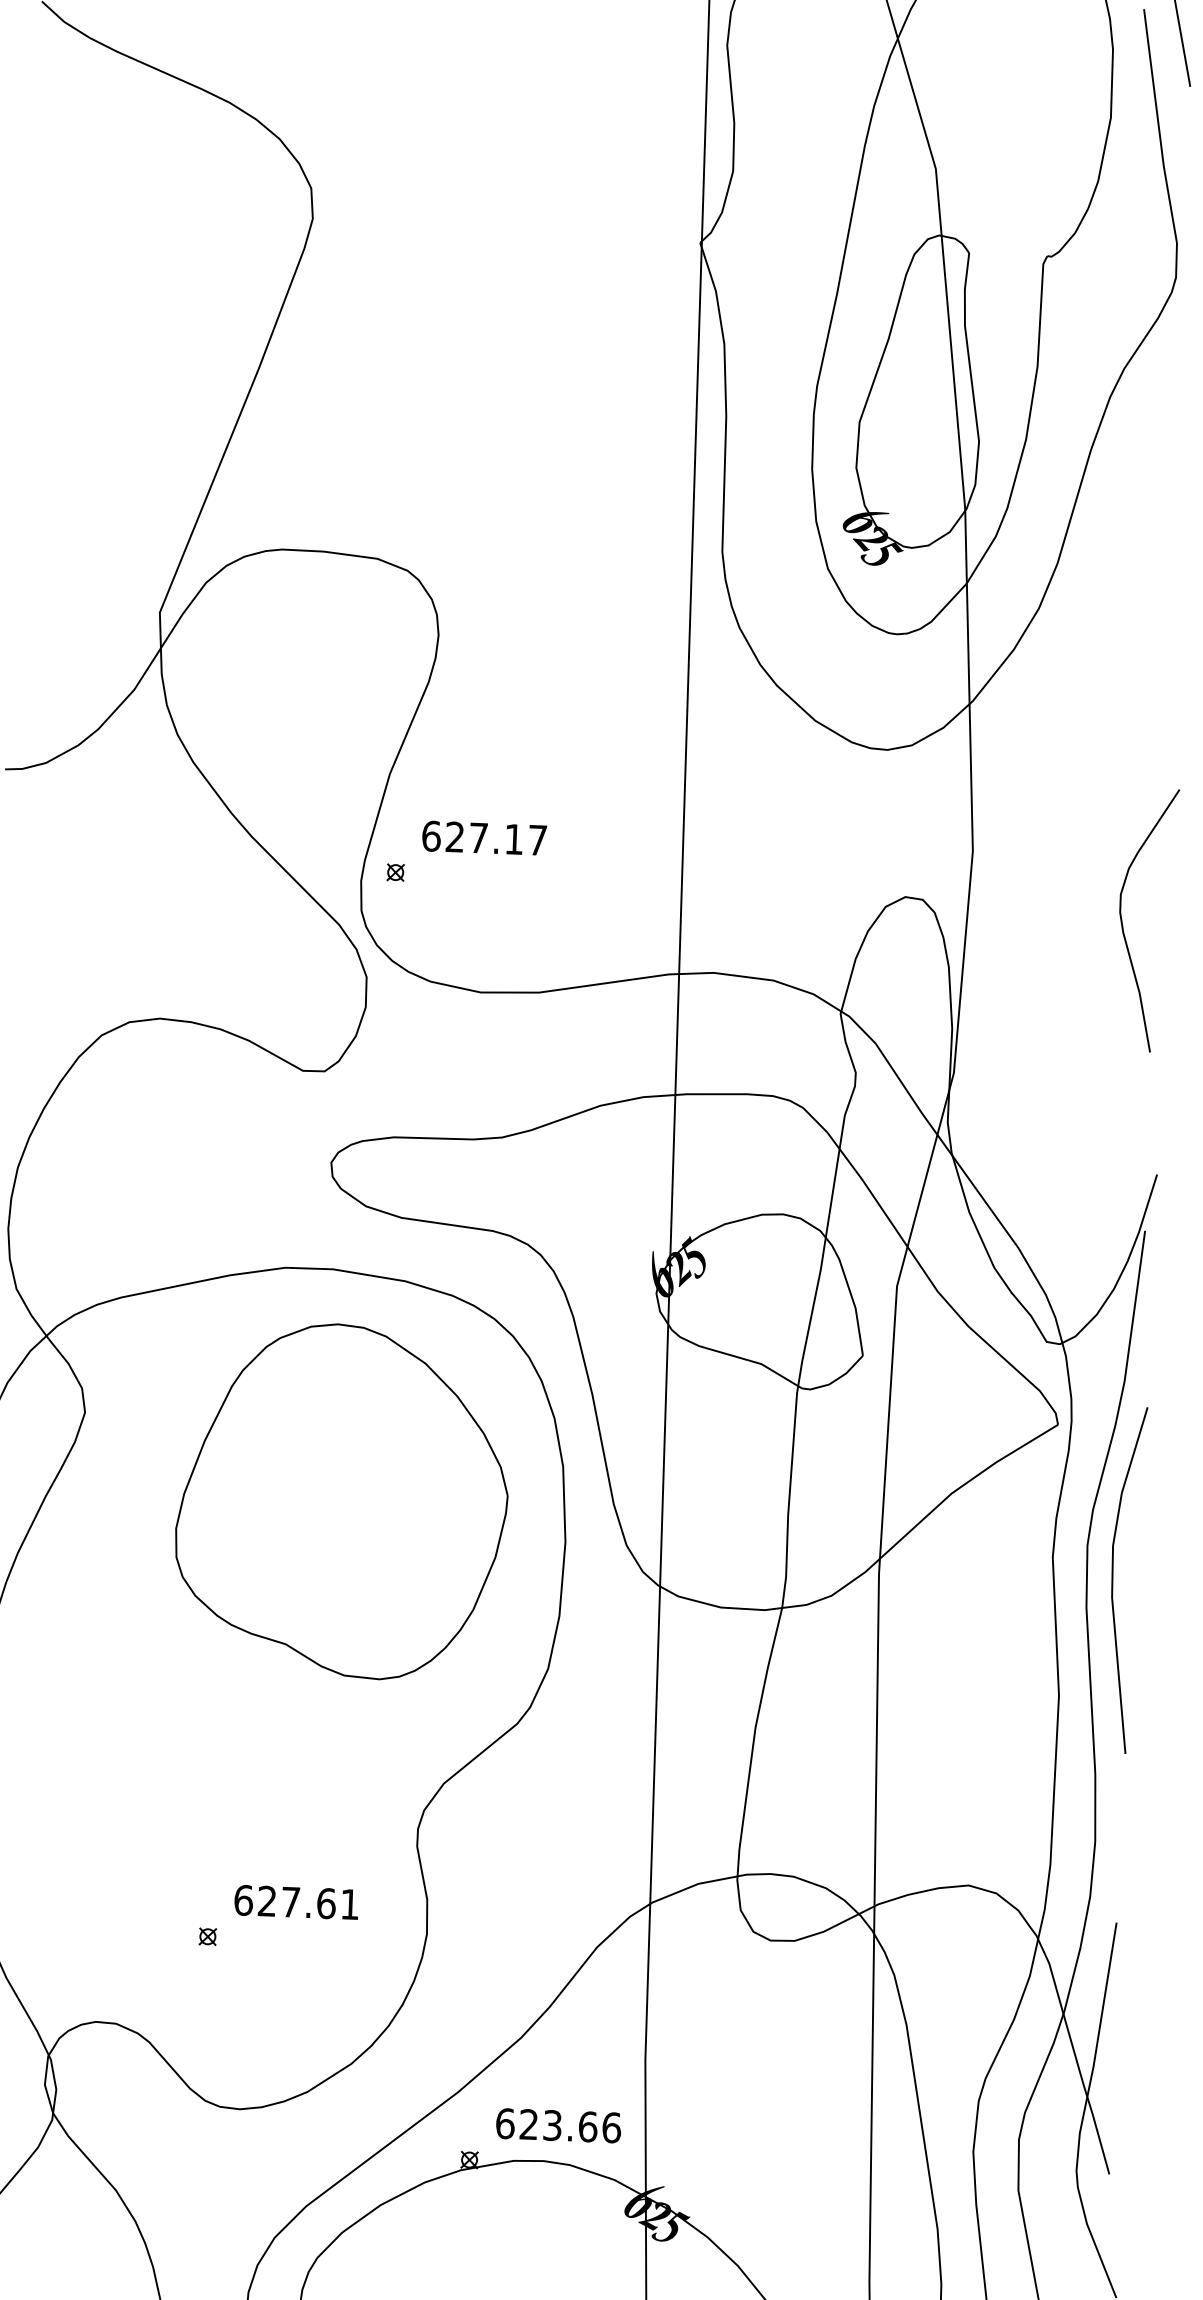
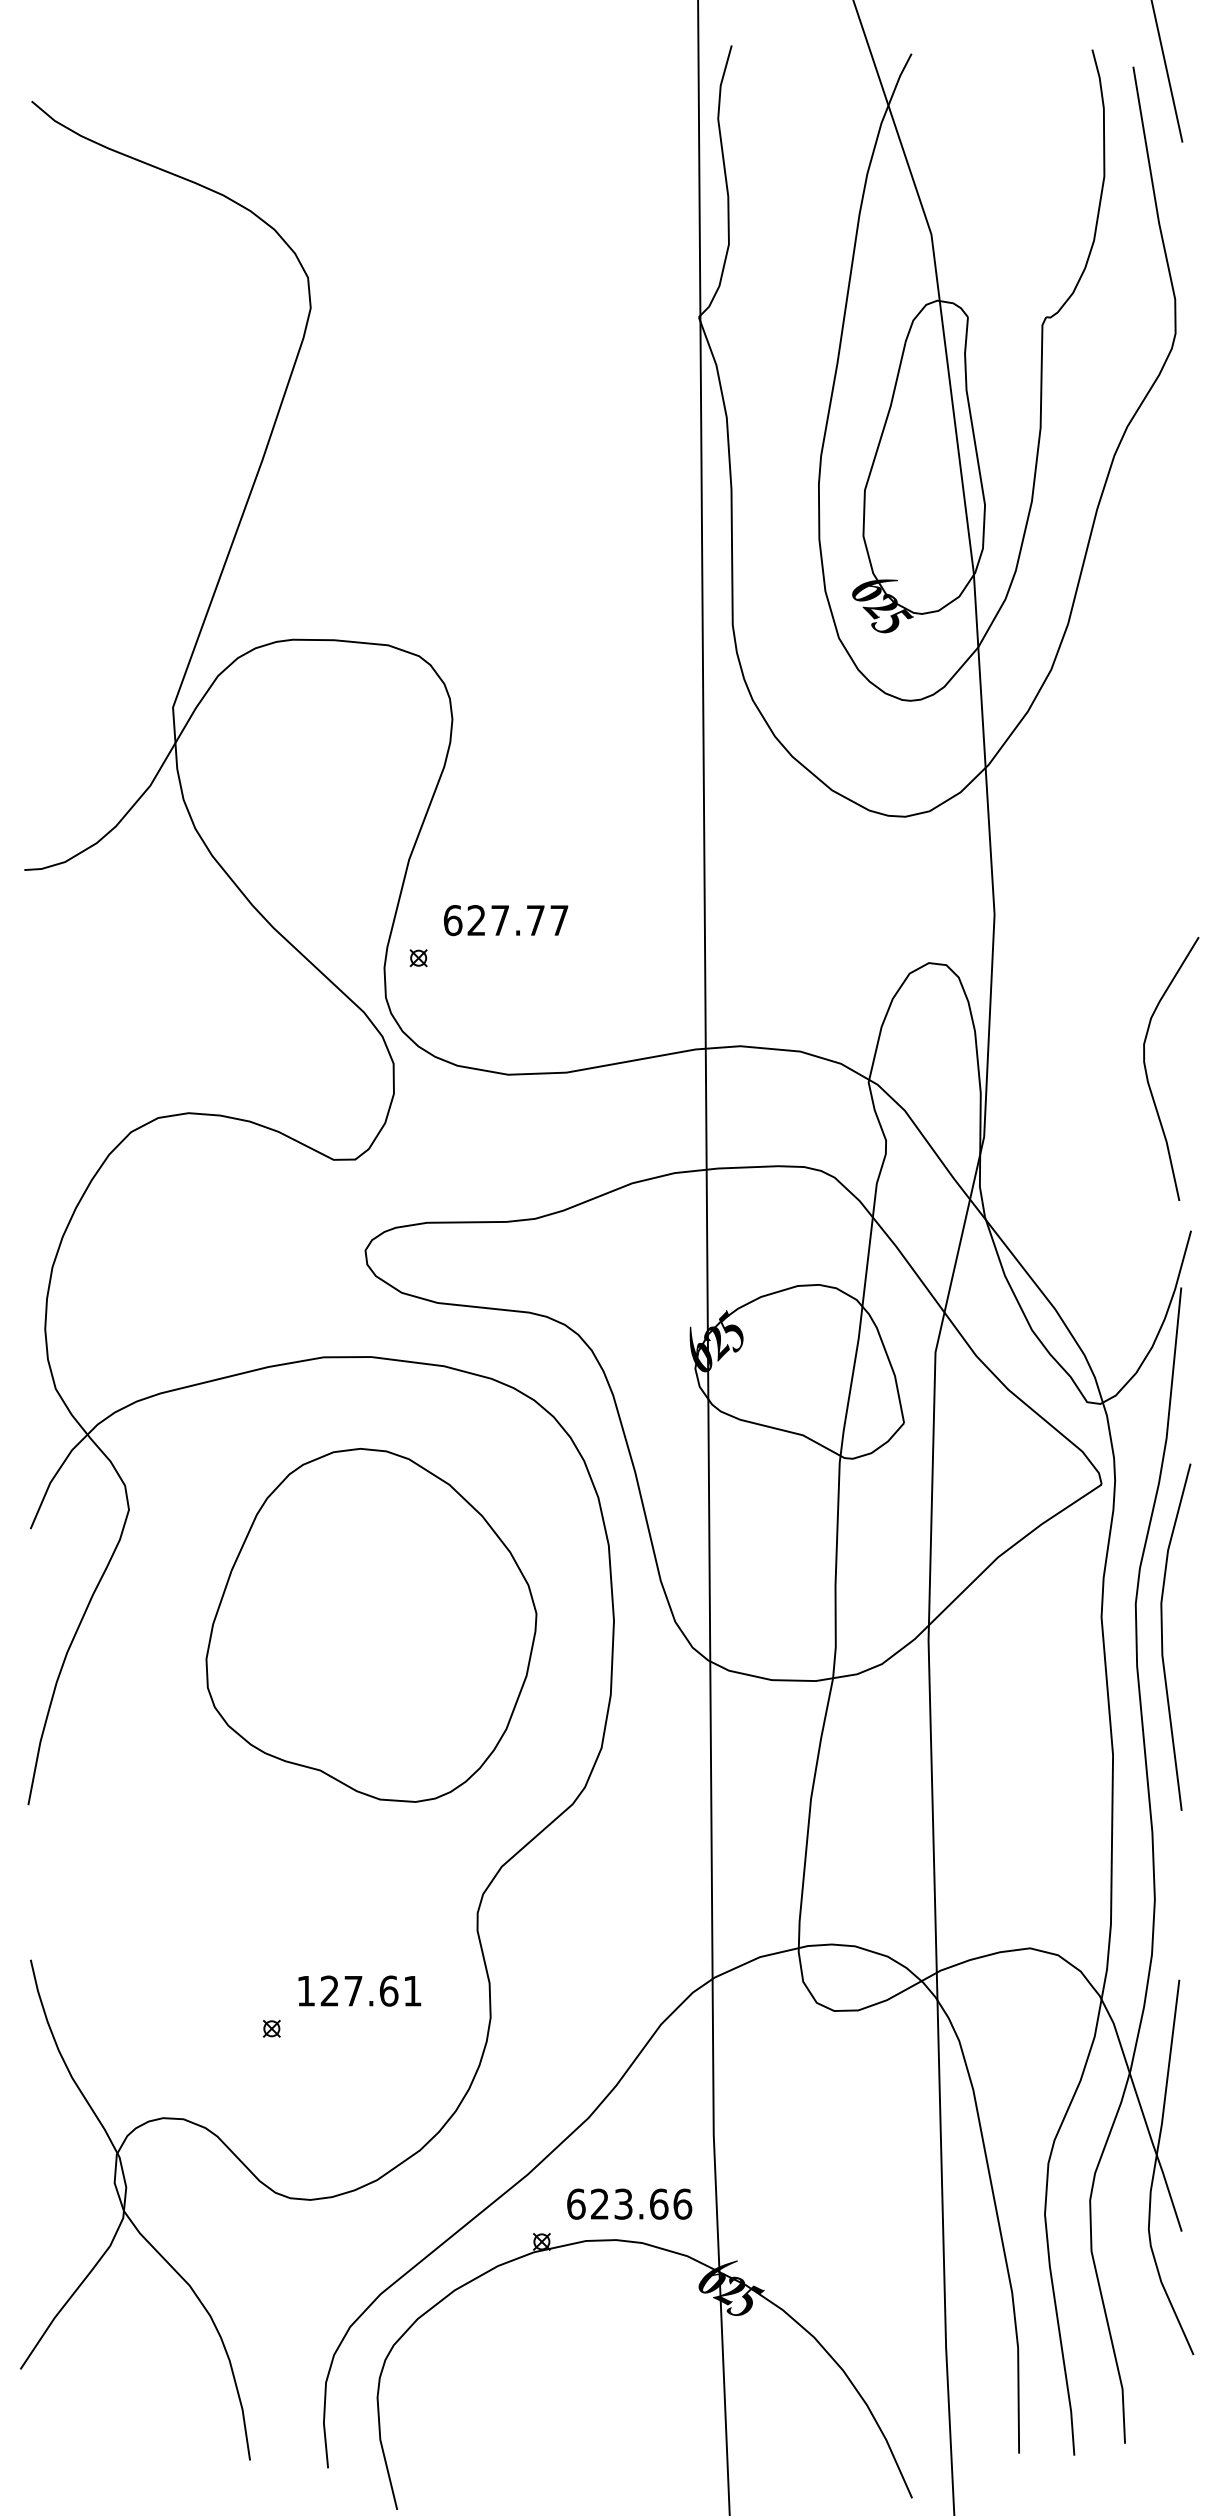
text: (513, 839) -> (535, 920), 627.17 -> 627.77
curve: (1123, 923) -> (1147, 1073), moved
part: (342, 1500) -> (371, 1624), moved
text: (243, 1899) -> (306, 1990), 627.61 -> 127.61

